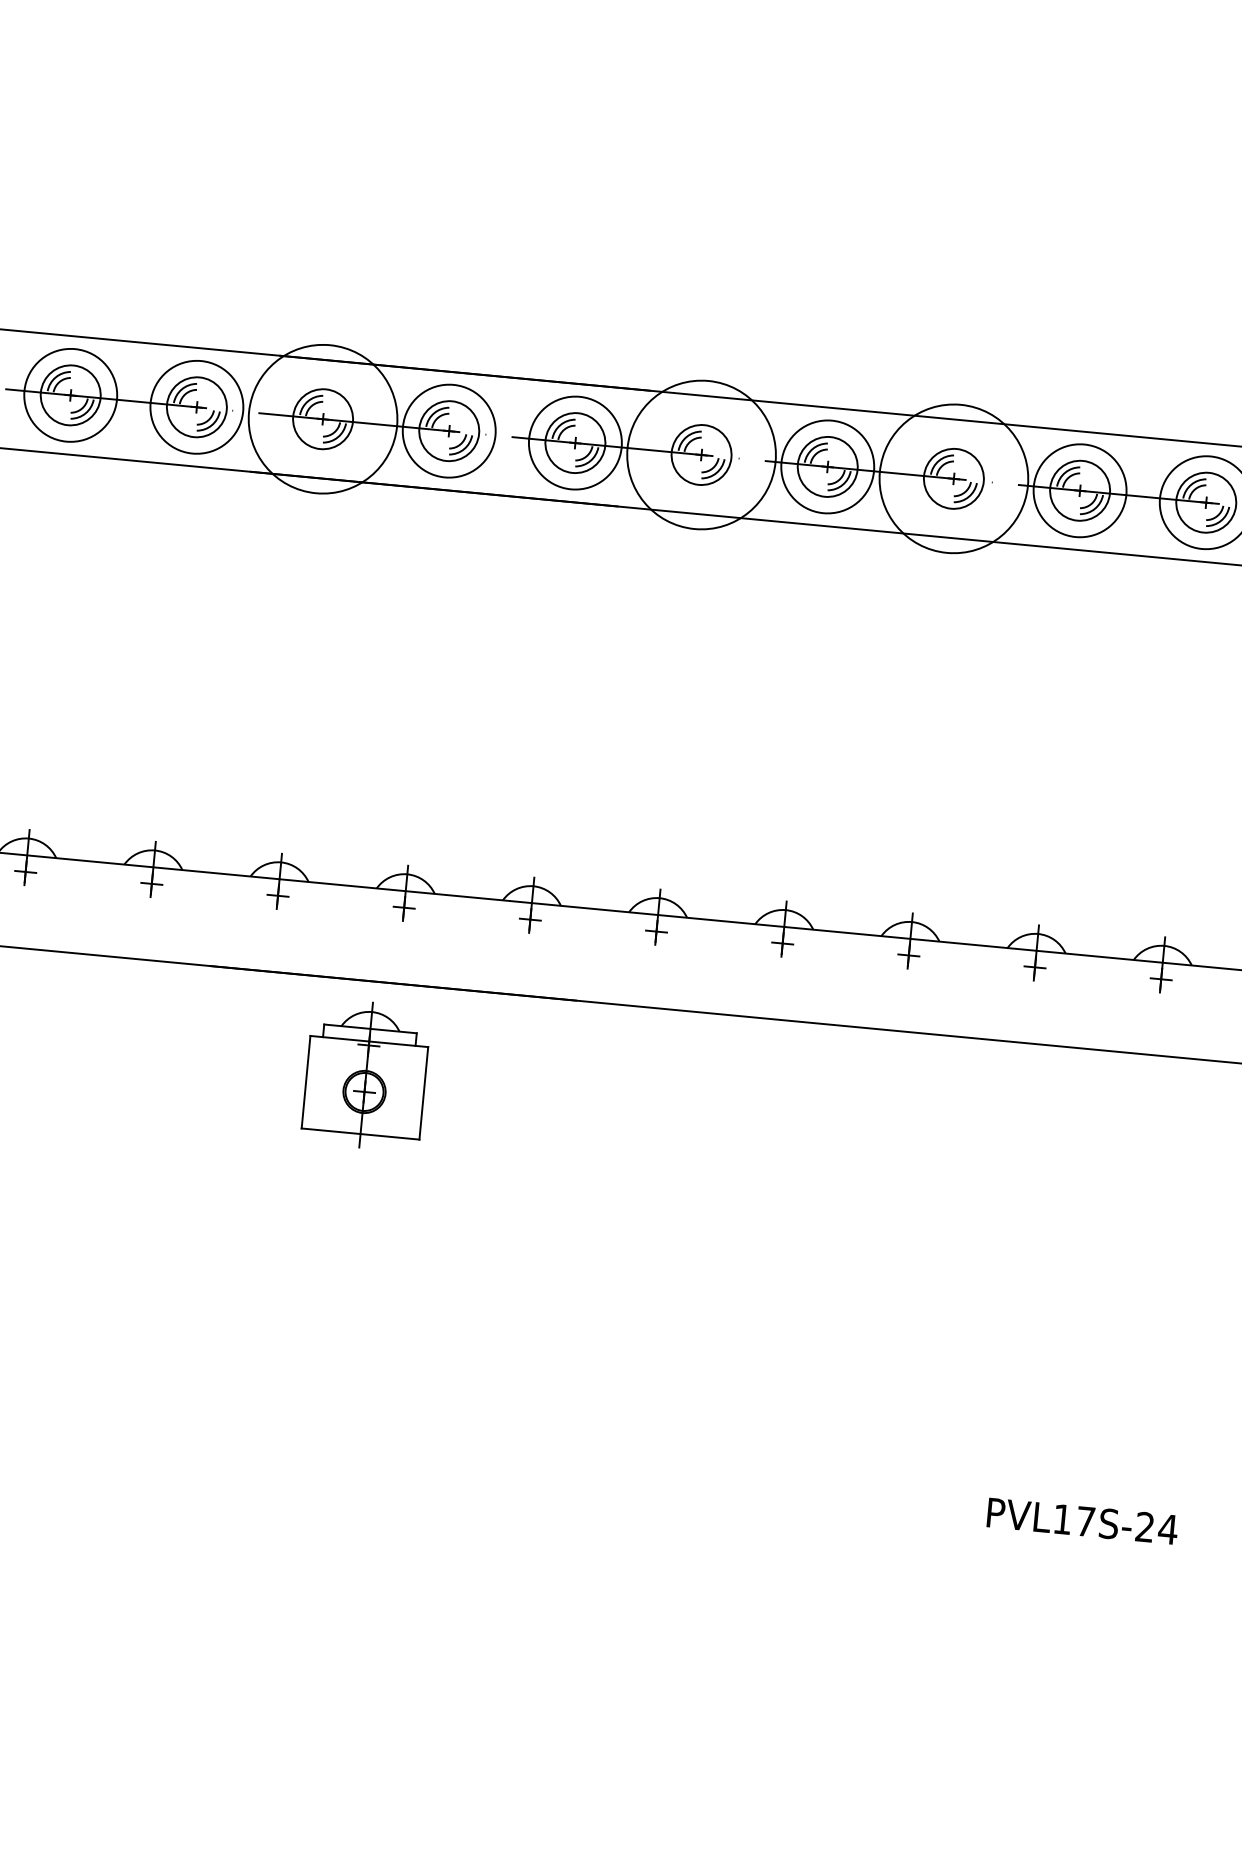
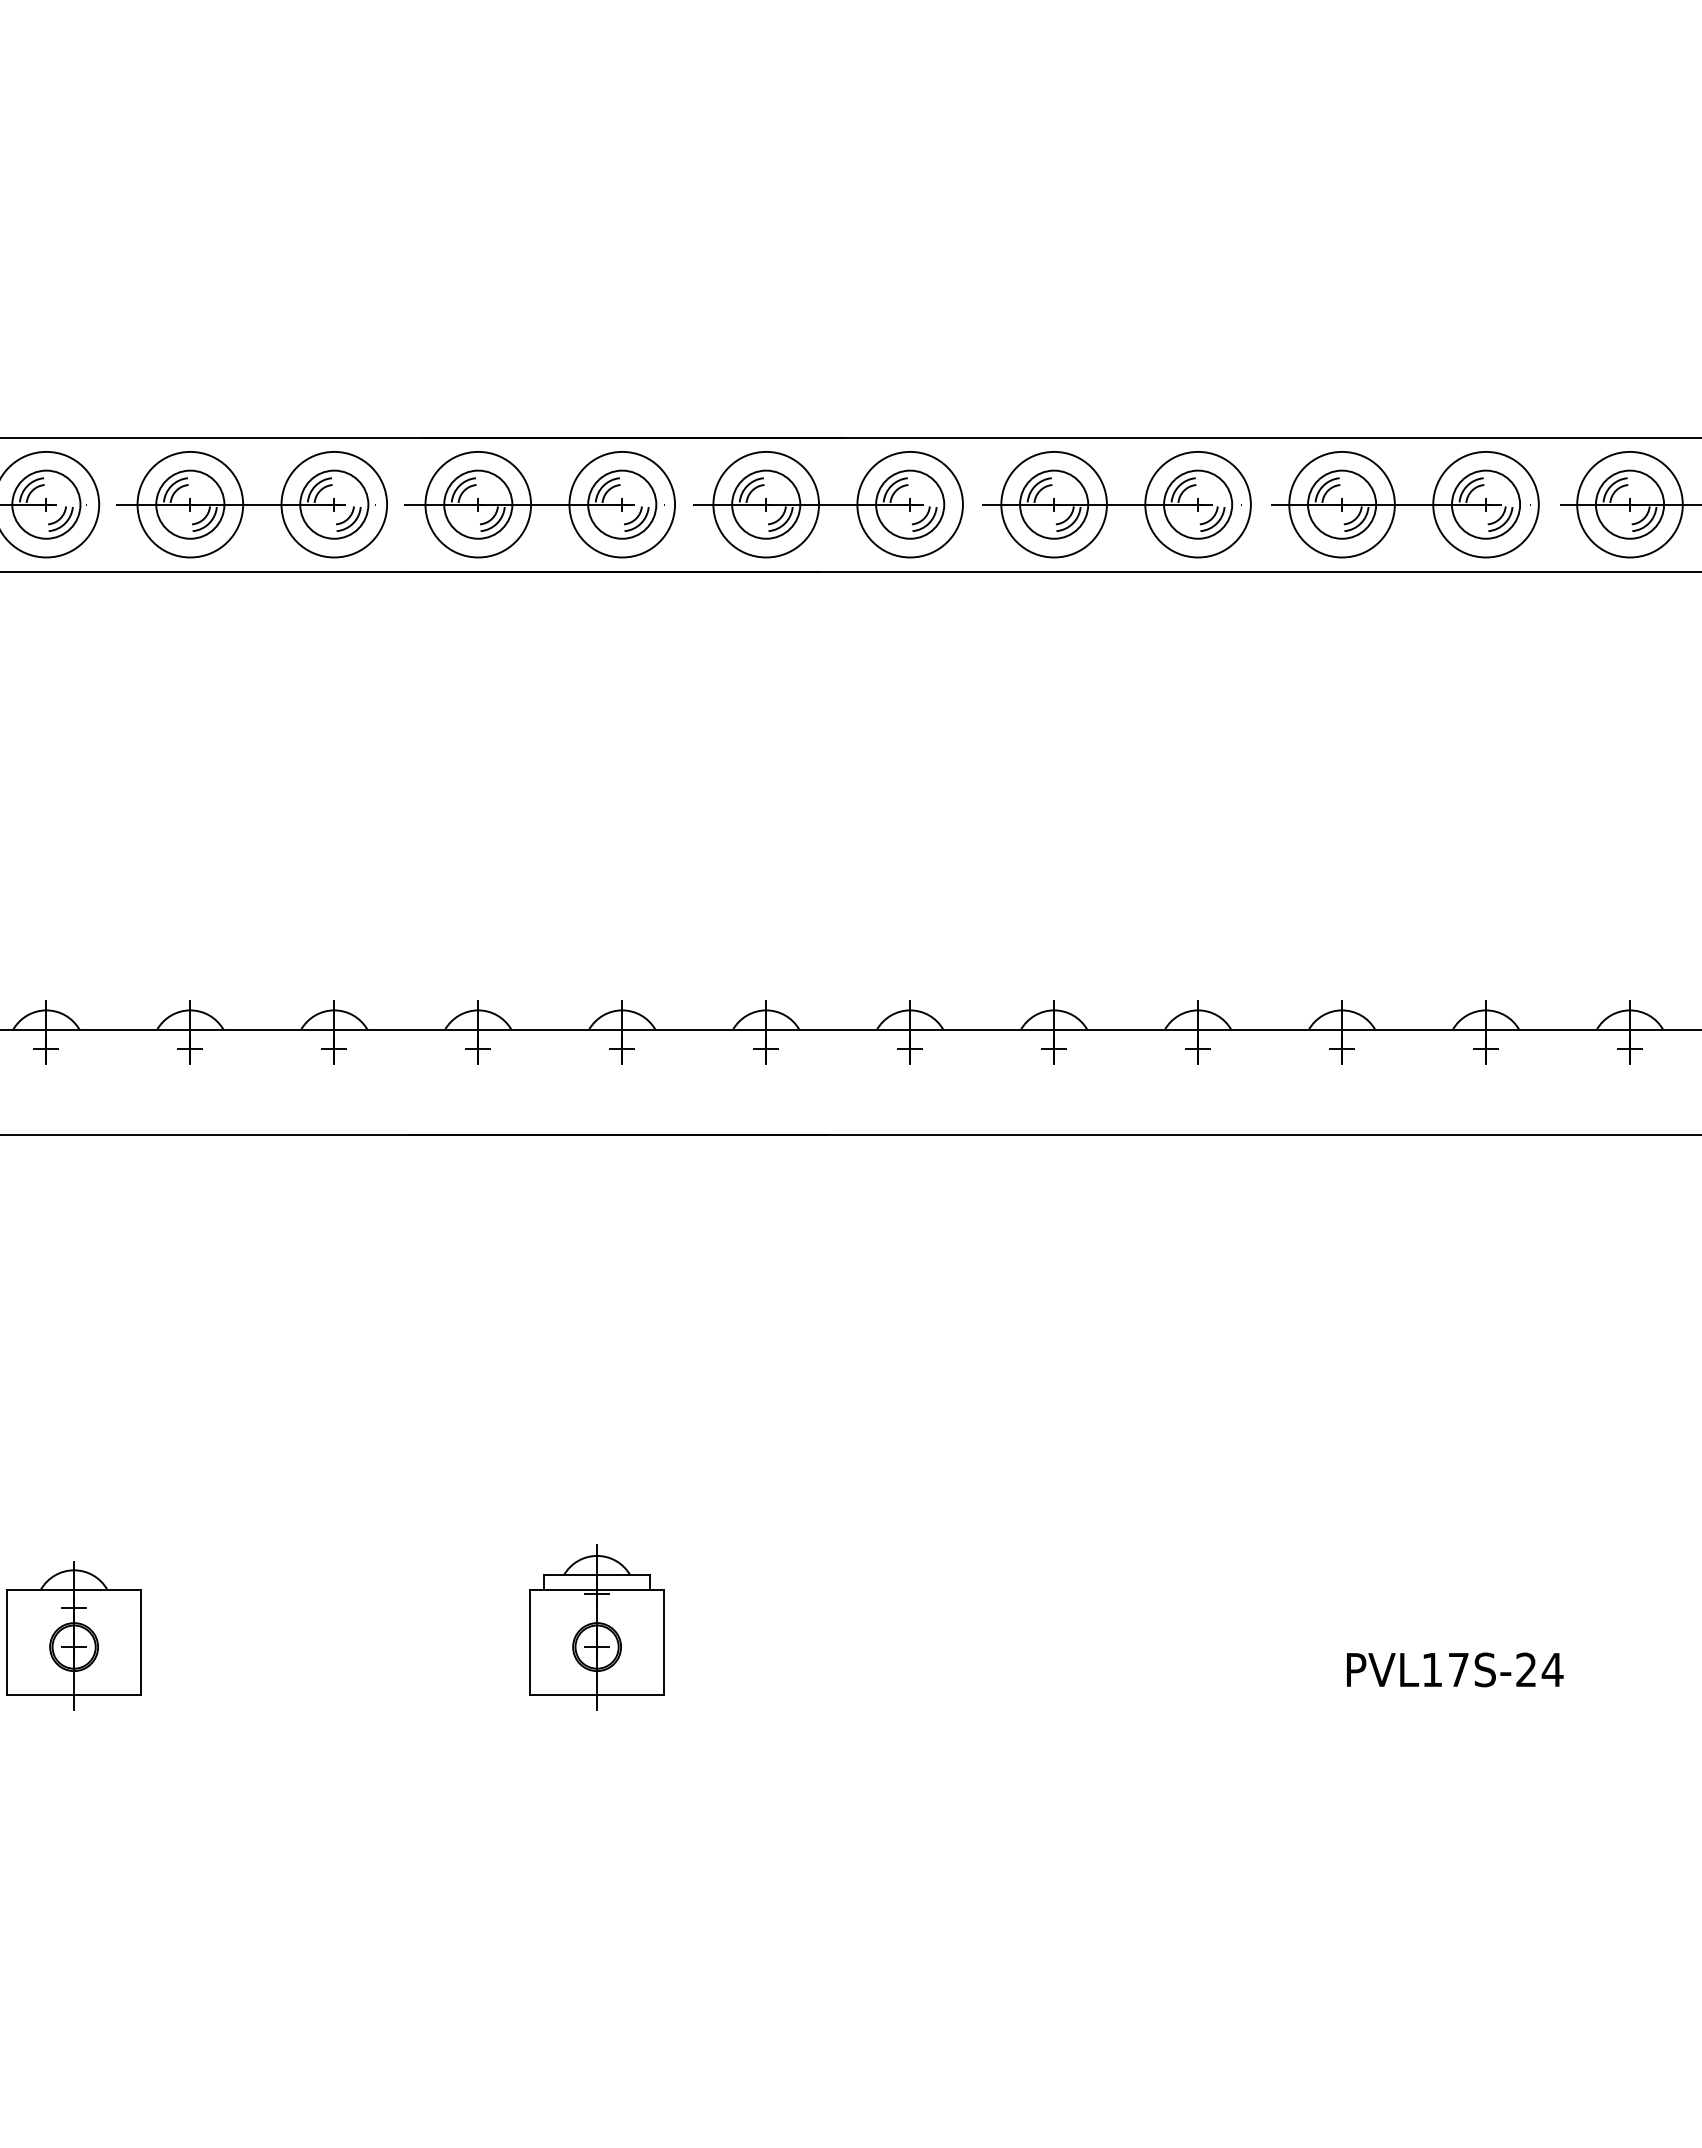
circle: (323, 419) -> (478, 504), size x0.62
circle: (700, 454) -> (909, 504), size x0.62
circle: (953, 478) -> (1197, 504), size x0.62
part: (365, 1074) -> (596, 1627), moved

